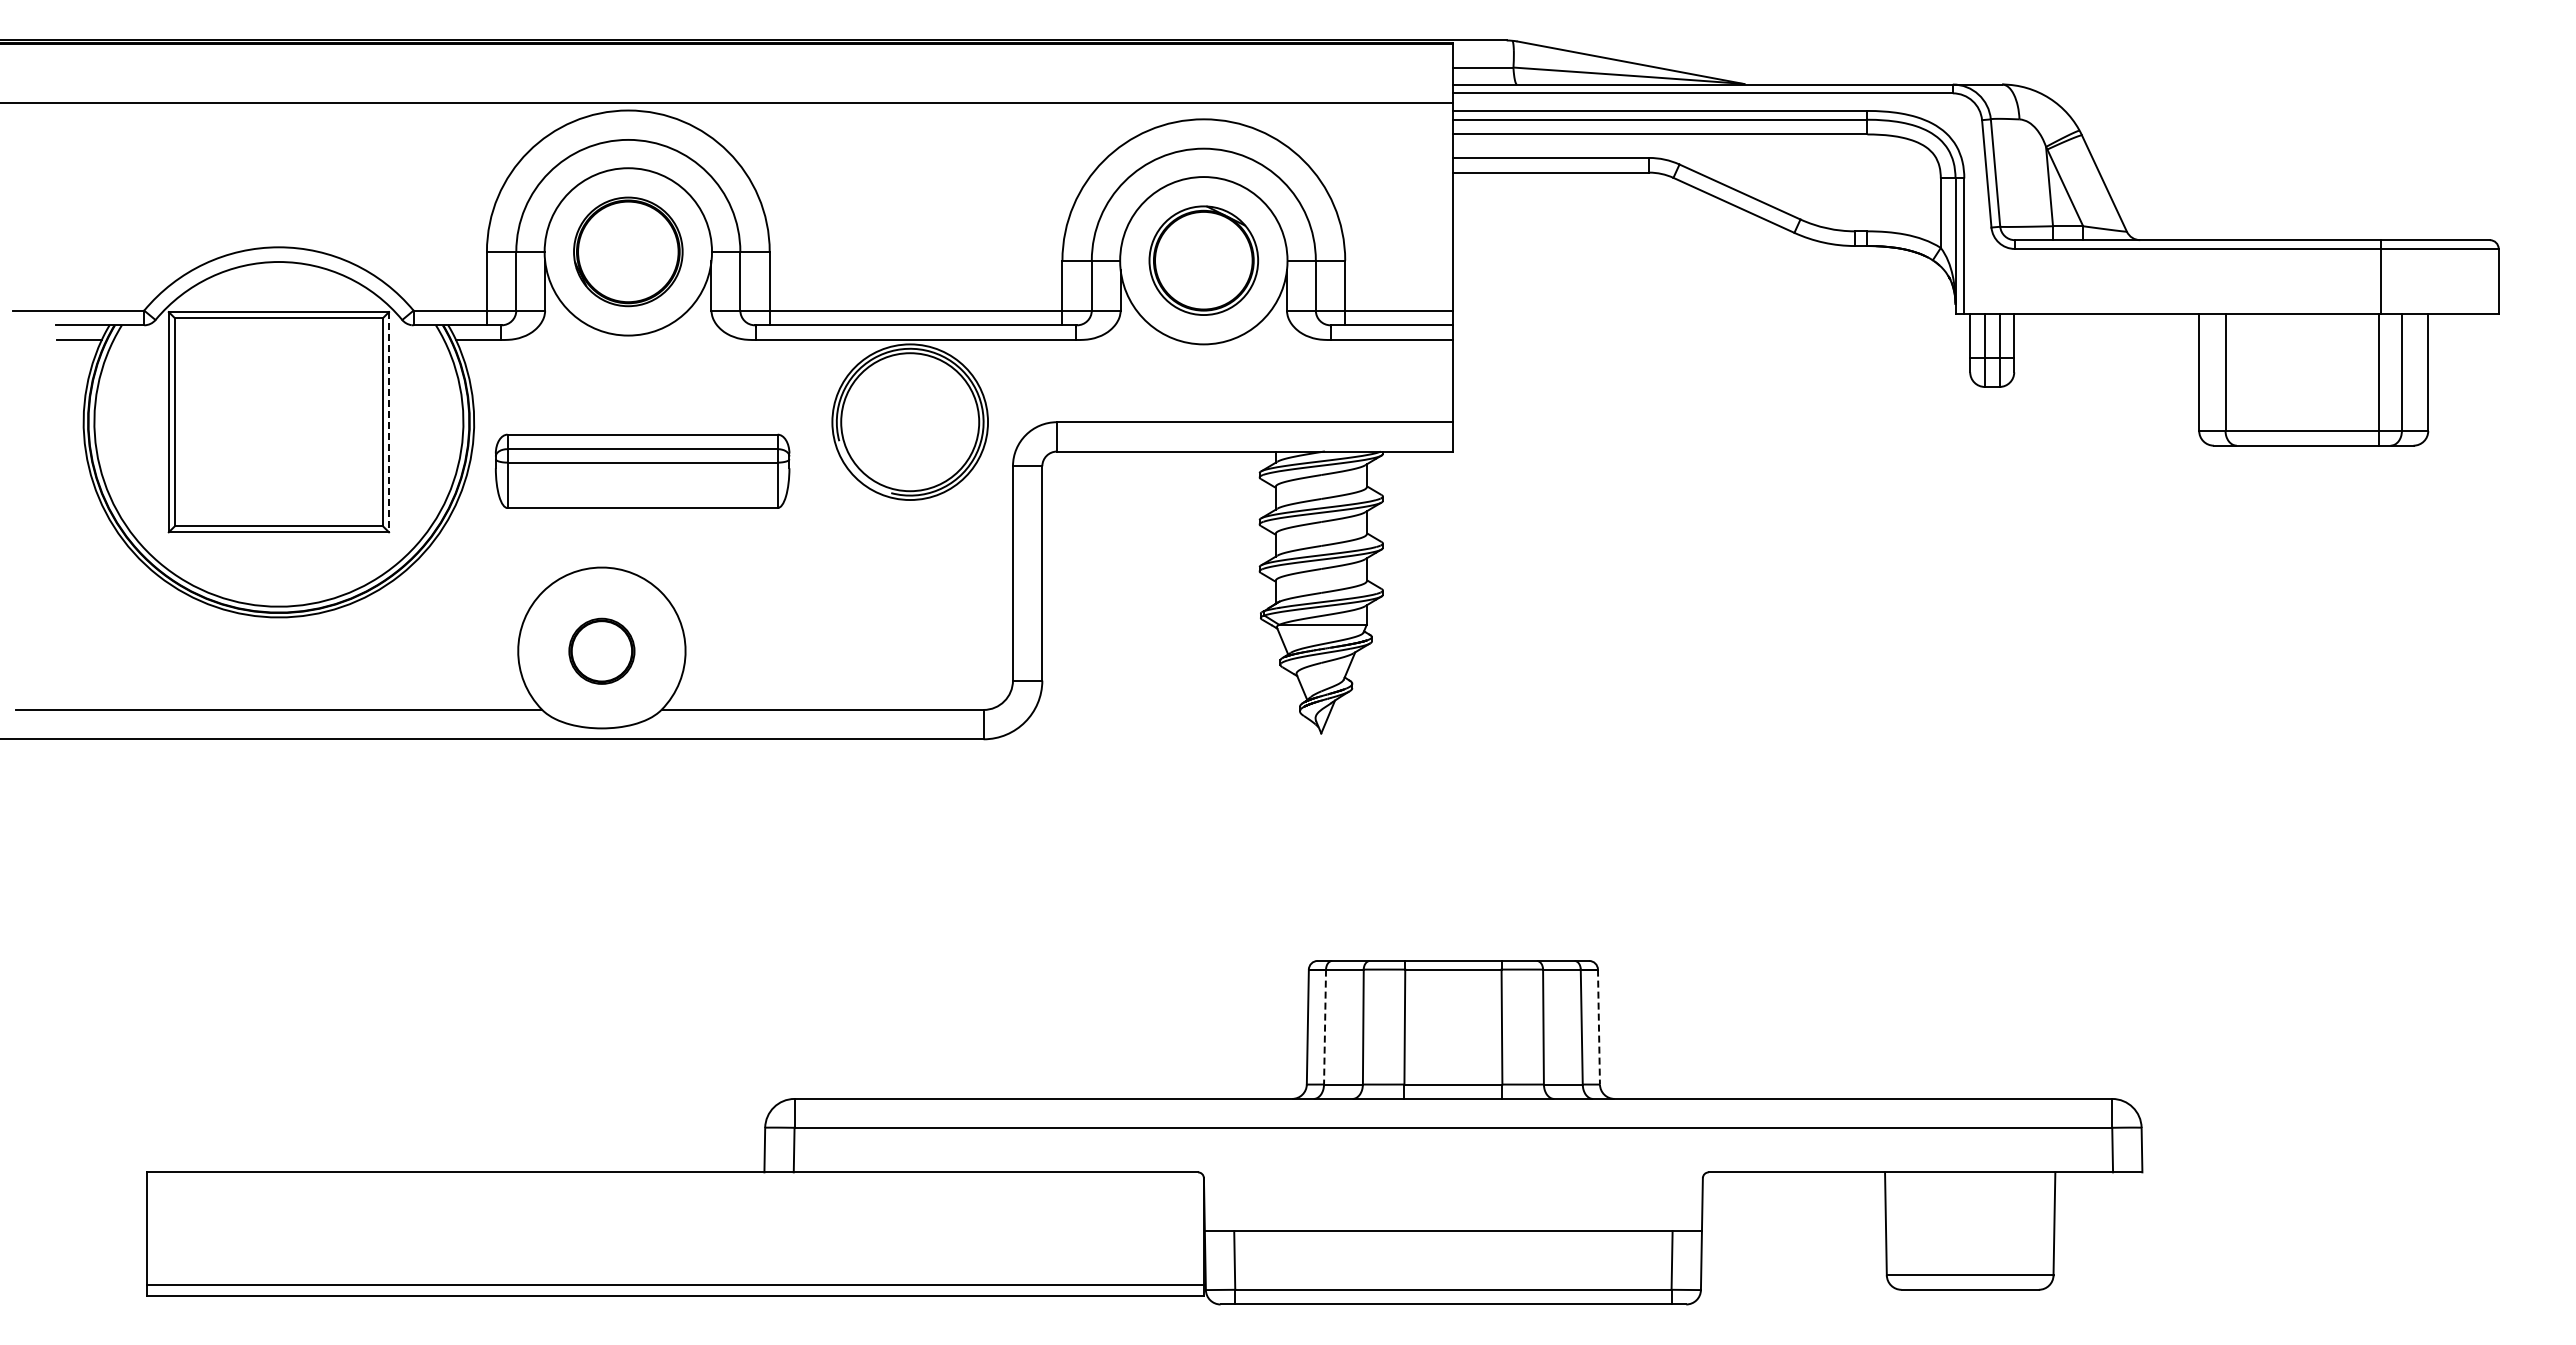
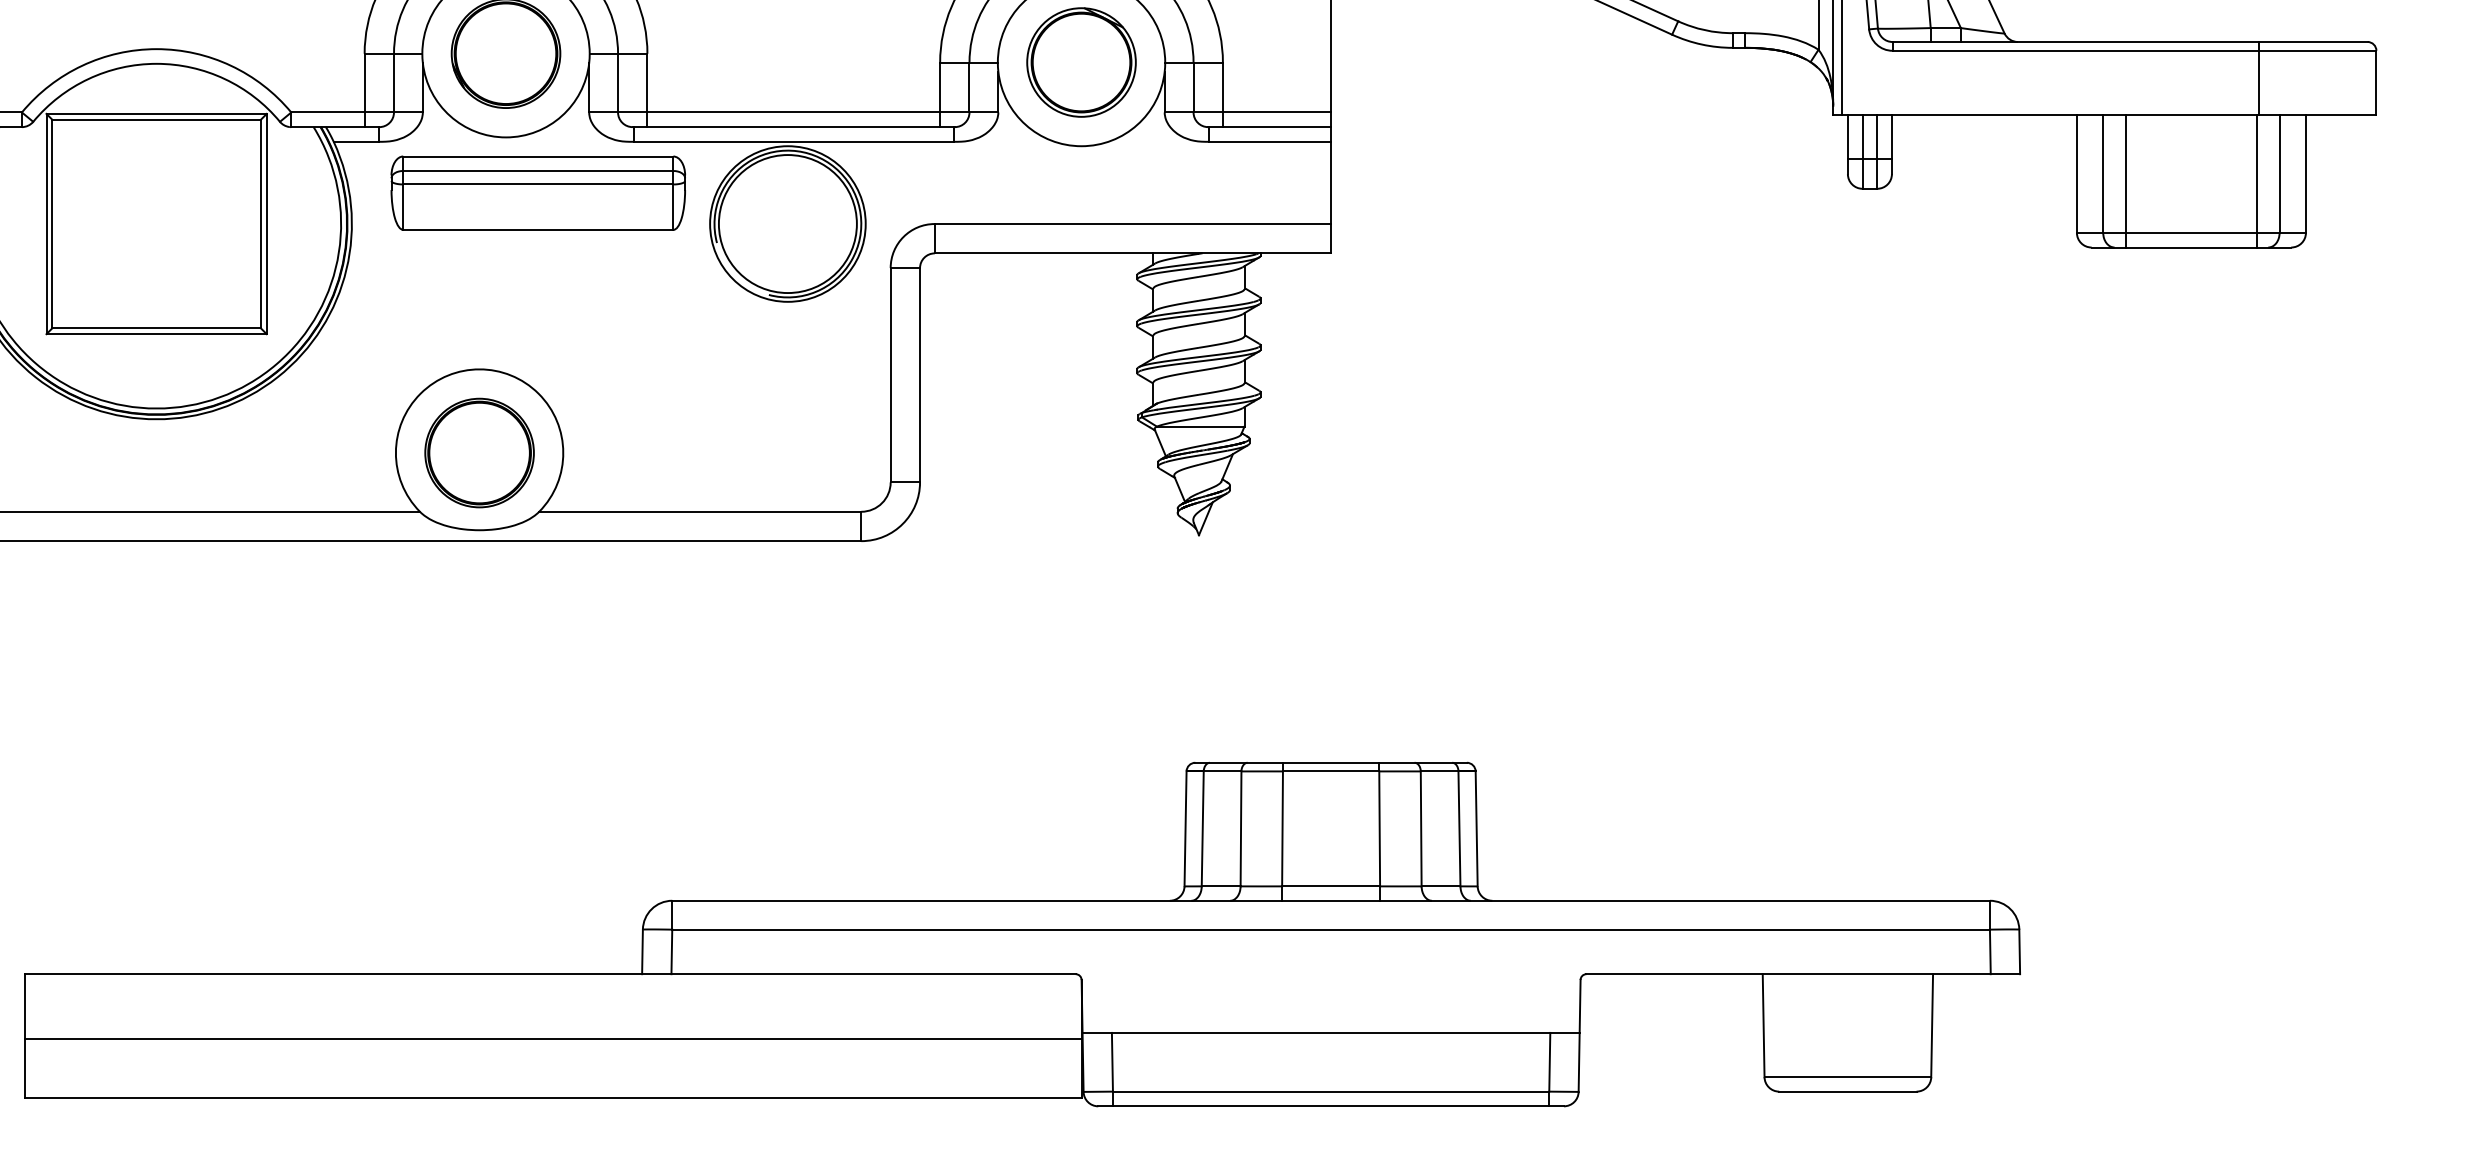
line: (2248, 379) -> (2126, 181), added
line: (389, 422) -> (267, 224), dashed -> solid
part: (642, 470) -> (538, 192), moved
part: (601, 651) -> (479, 453), size x1.67
line: (1325, 1027) -> (1203, 829), dashed -> solid
line: (1598, 1027) -> (1476, 829), dashed -> solid
line: (674, 1284) -> (552, 1038), moved

